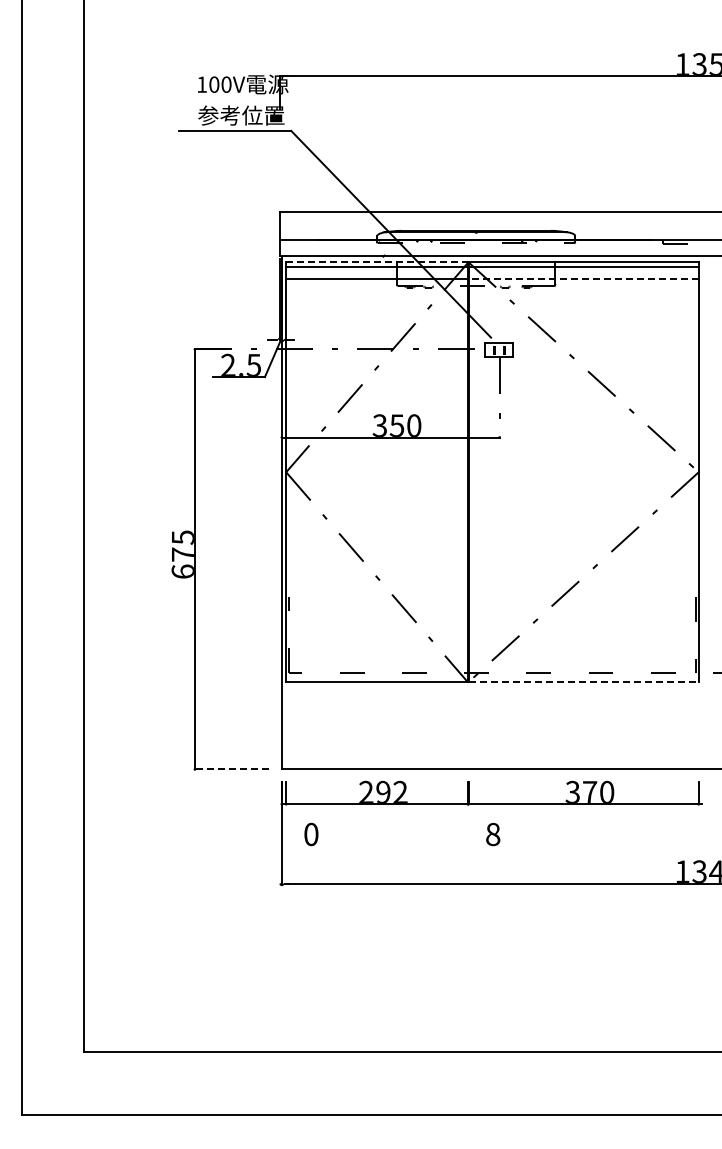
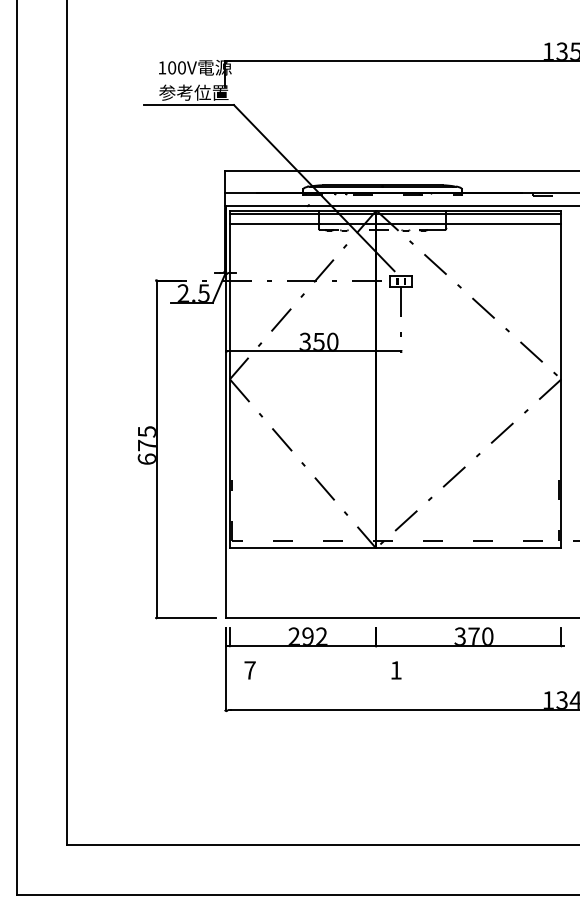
line: (377, 262) -> (303, 210), dashed -> solid
line: (583, 278) -> (468, 223), dashed -> solid
line: (584, 682) -> (469, 548), dashed -> solid
line: (231, 769) -> (185, 618), dashed -> solid
text: (311, 834) -> (250, 670), 0 -> 7
text: (493, 834) -> (396, 670), 8 -> 1

